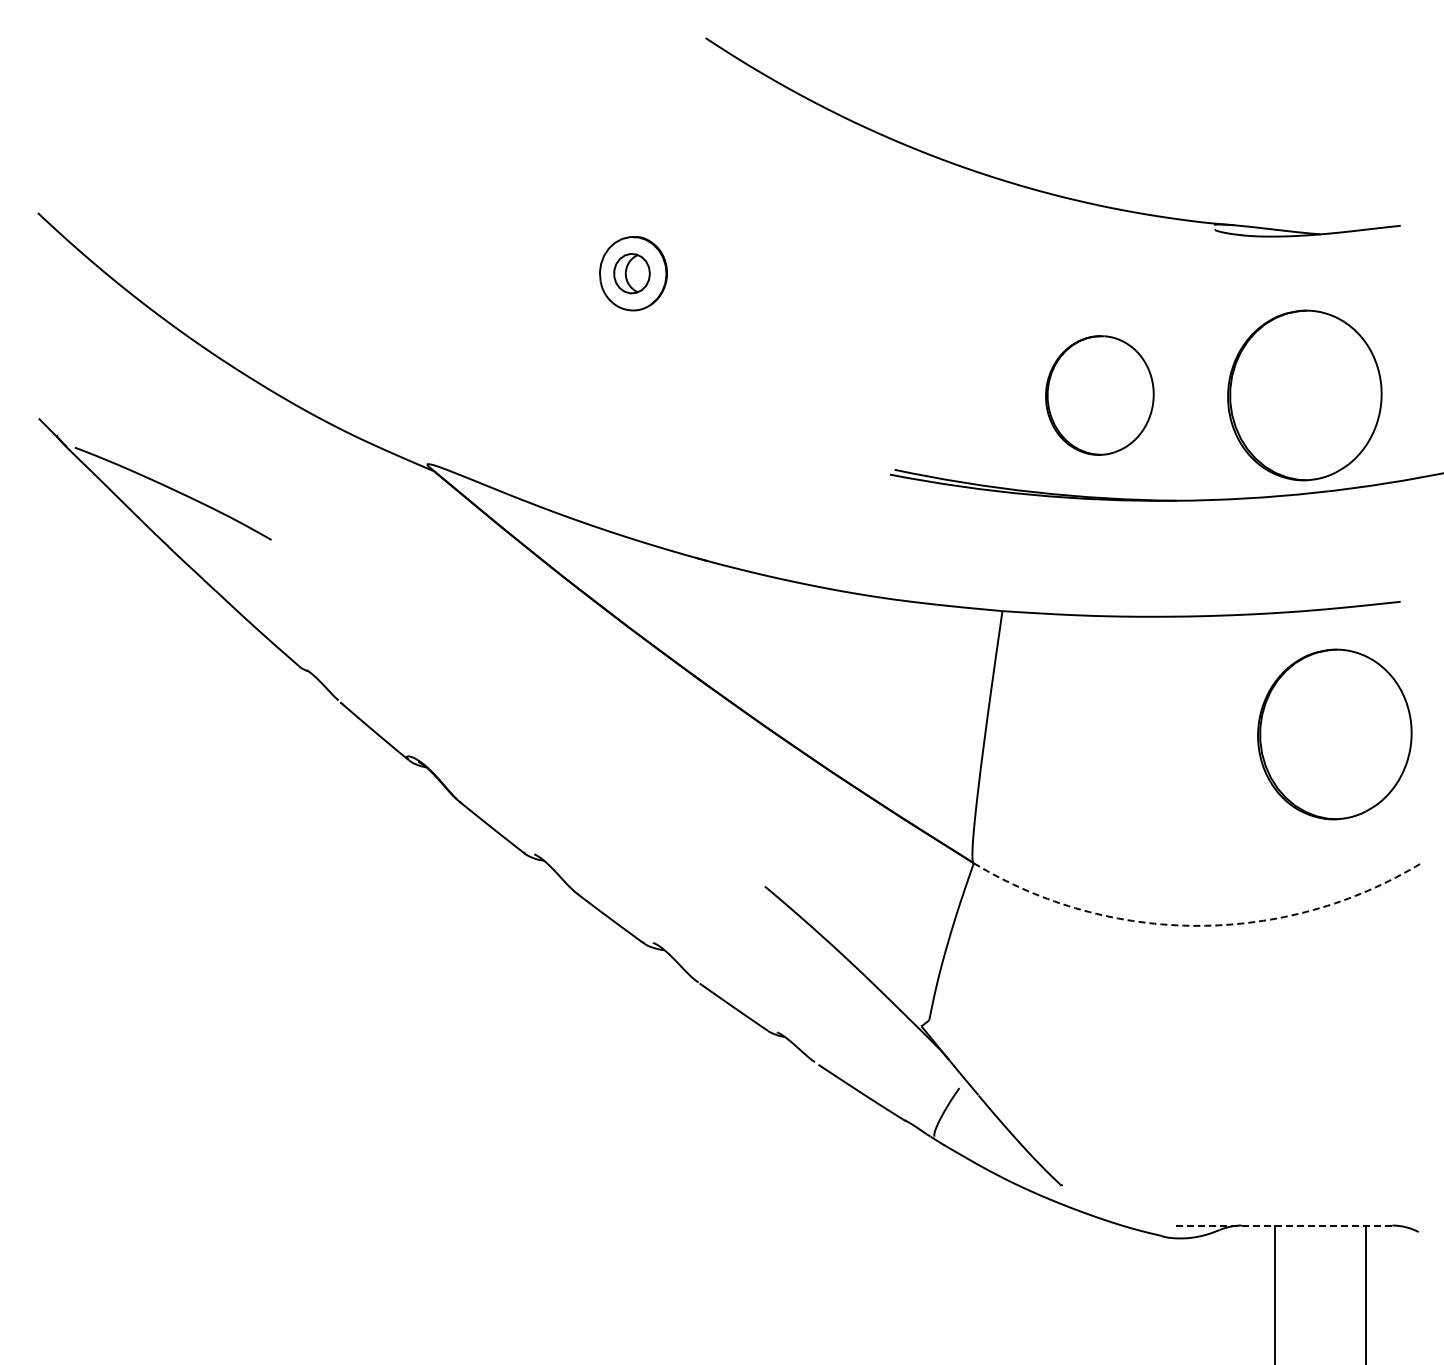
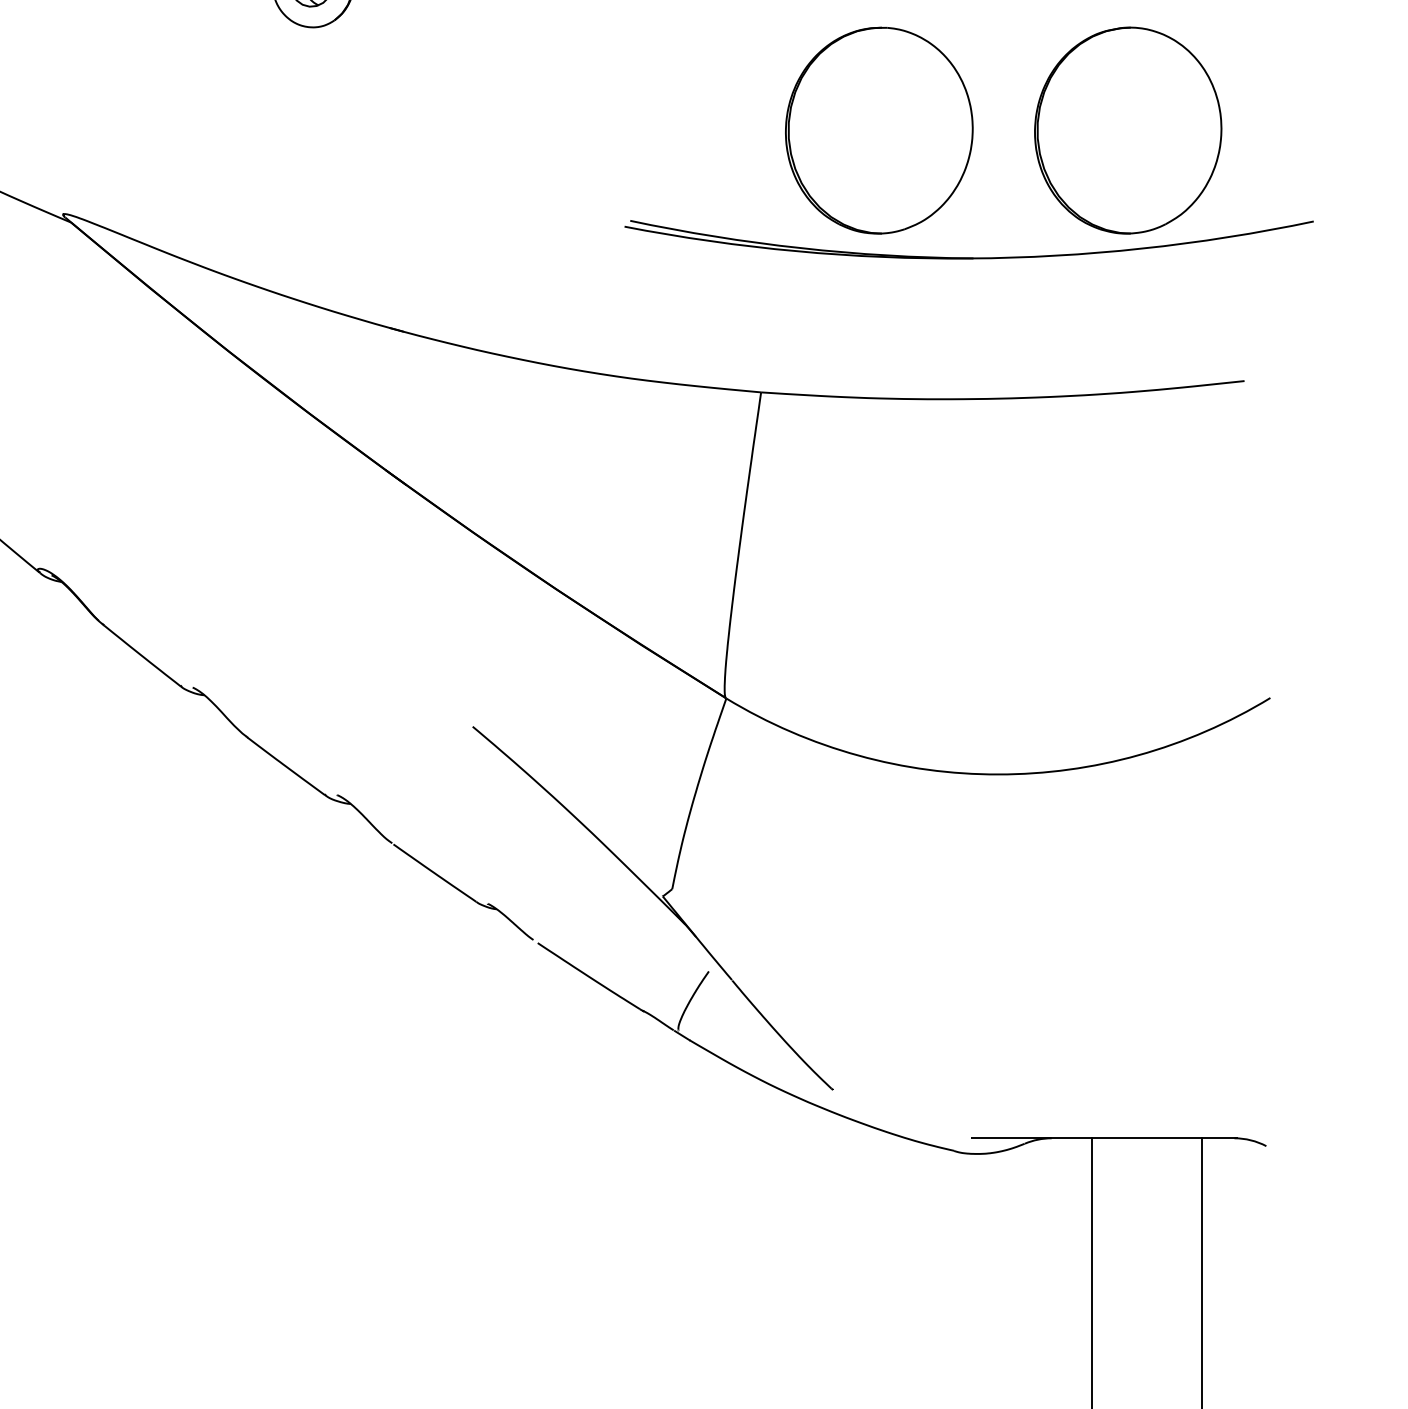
part: (1099, 395) -> (878, 130), size x1.43
part: (1334, 734) -> (1164, 542), removed
arc: (1197, 925) -> (997, 774), dashed -> solid
line: (1285, 1225) -> (1104, 1138), dashed -> solid

